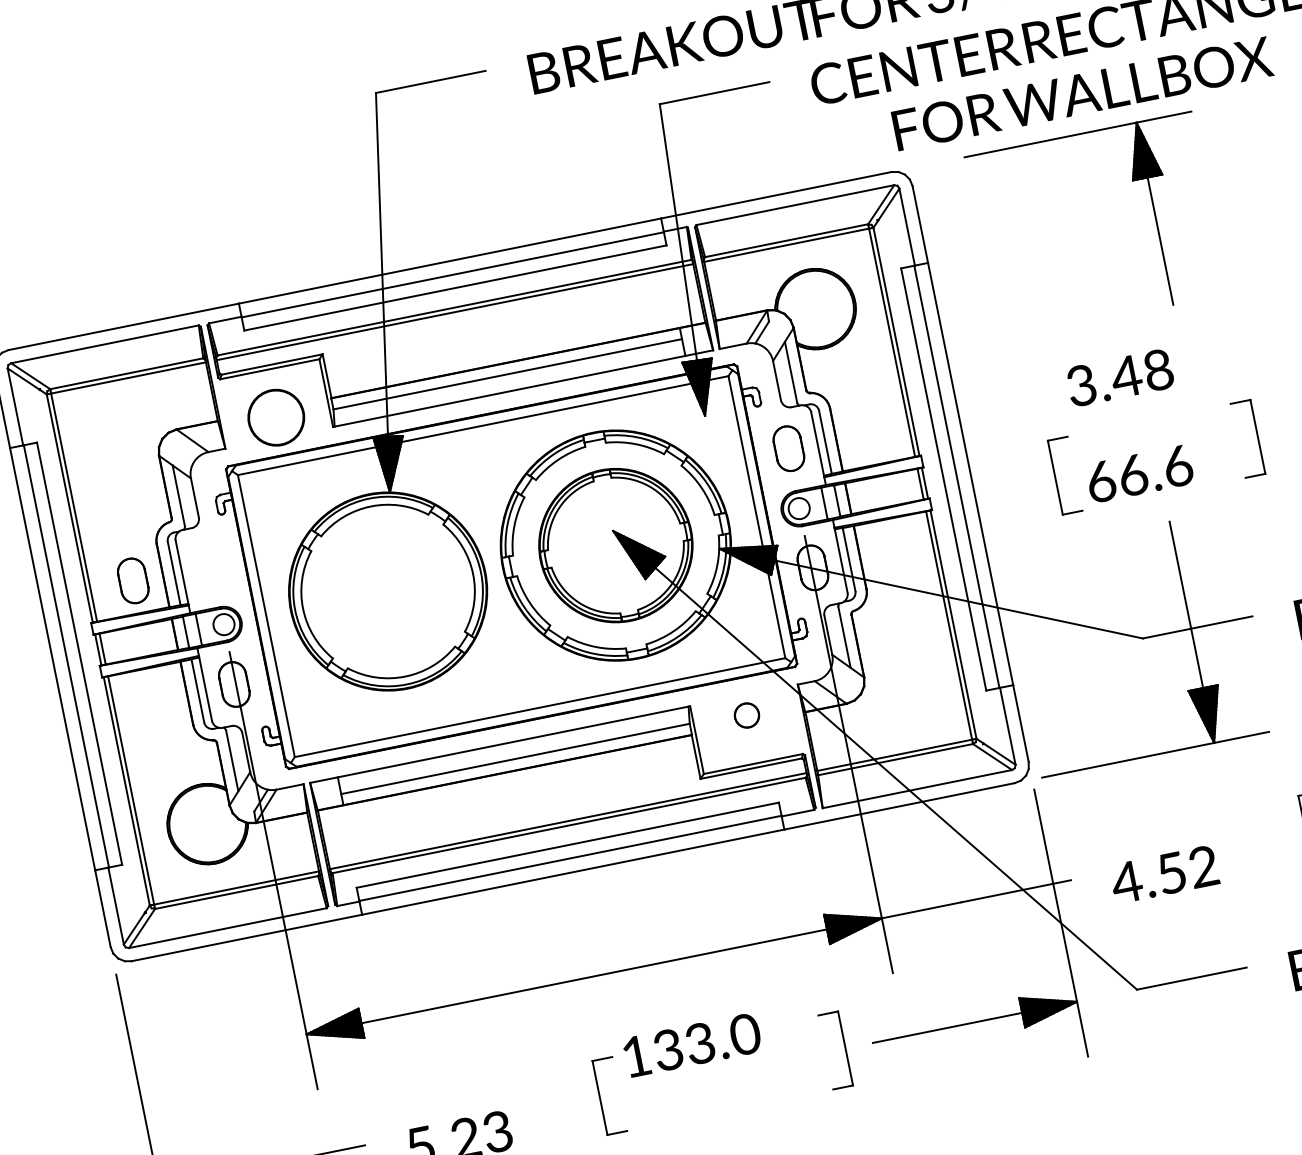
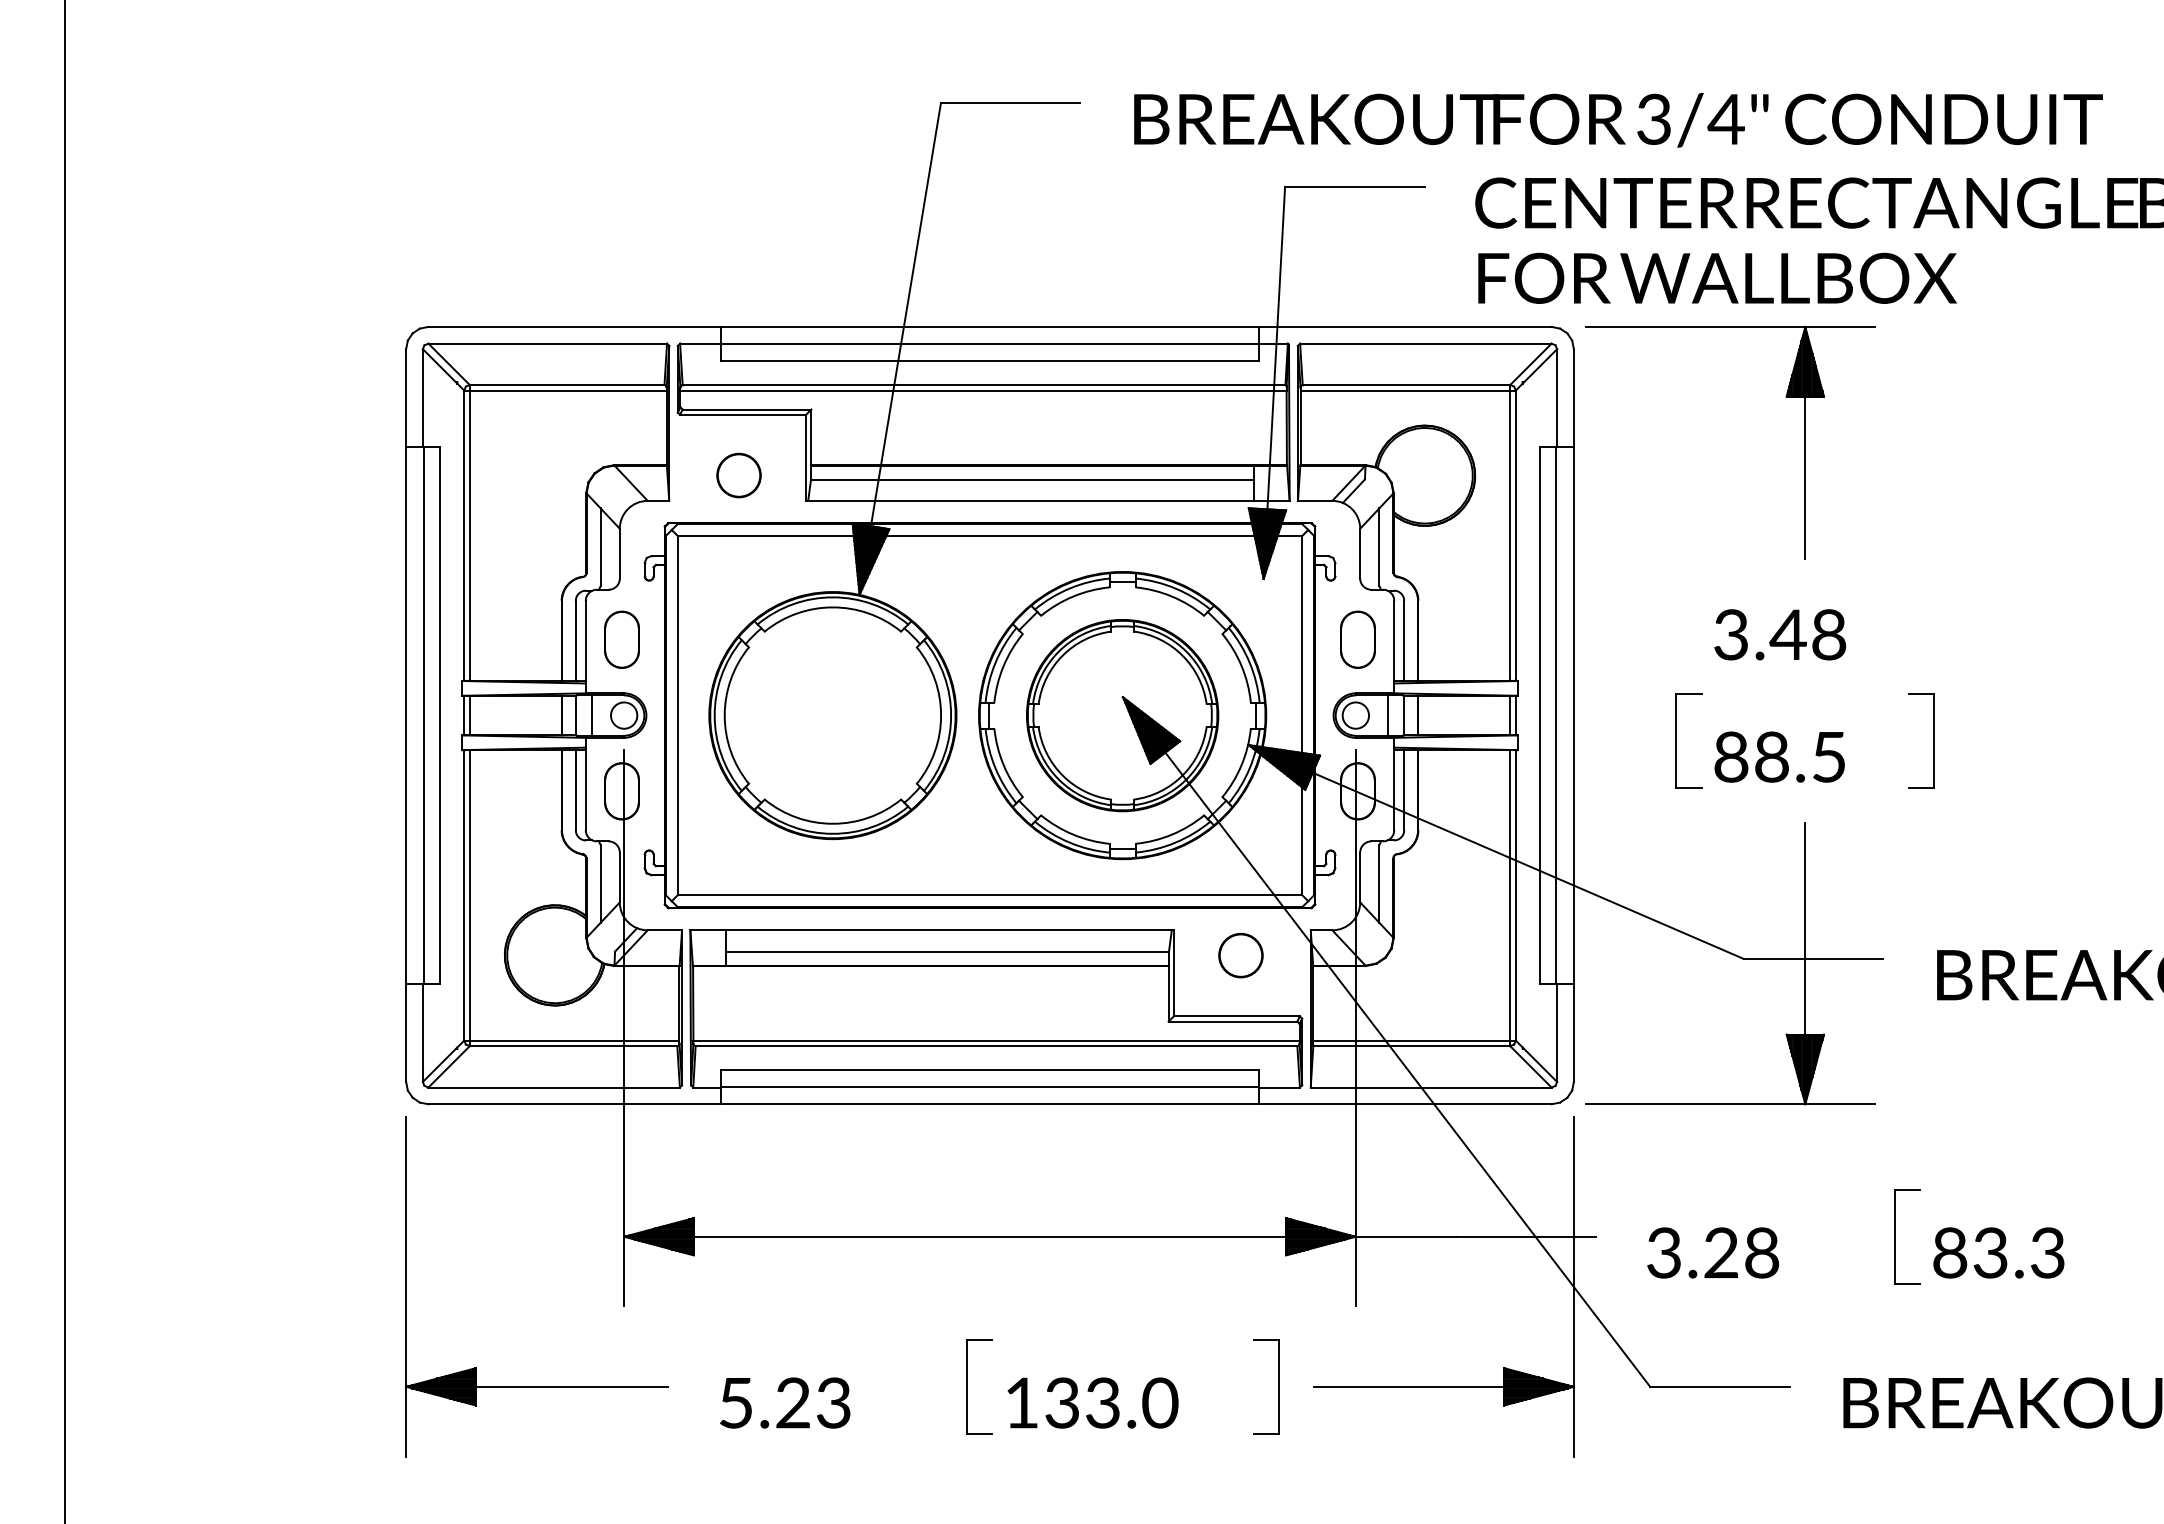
text: (1082, 93) -> (1717, 277), moved
part: (1132, 181) -> (1785, 397), moved
part: (275, 417) -> (738, 475), size x0.62
text: (1139, 473) -> (1780, 756), 66.6 -> 88.5
part: (132, 580) -> (621, 639), moved
part: (746, 715) -> (1240, 955), size x1.43
text: (1164, 874) -> (1712, 1252), 4.52 -> 3.28
text: (691, 1044) -> (1092, 1402), moved

